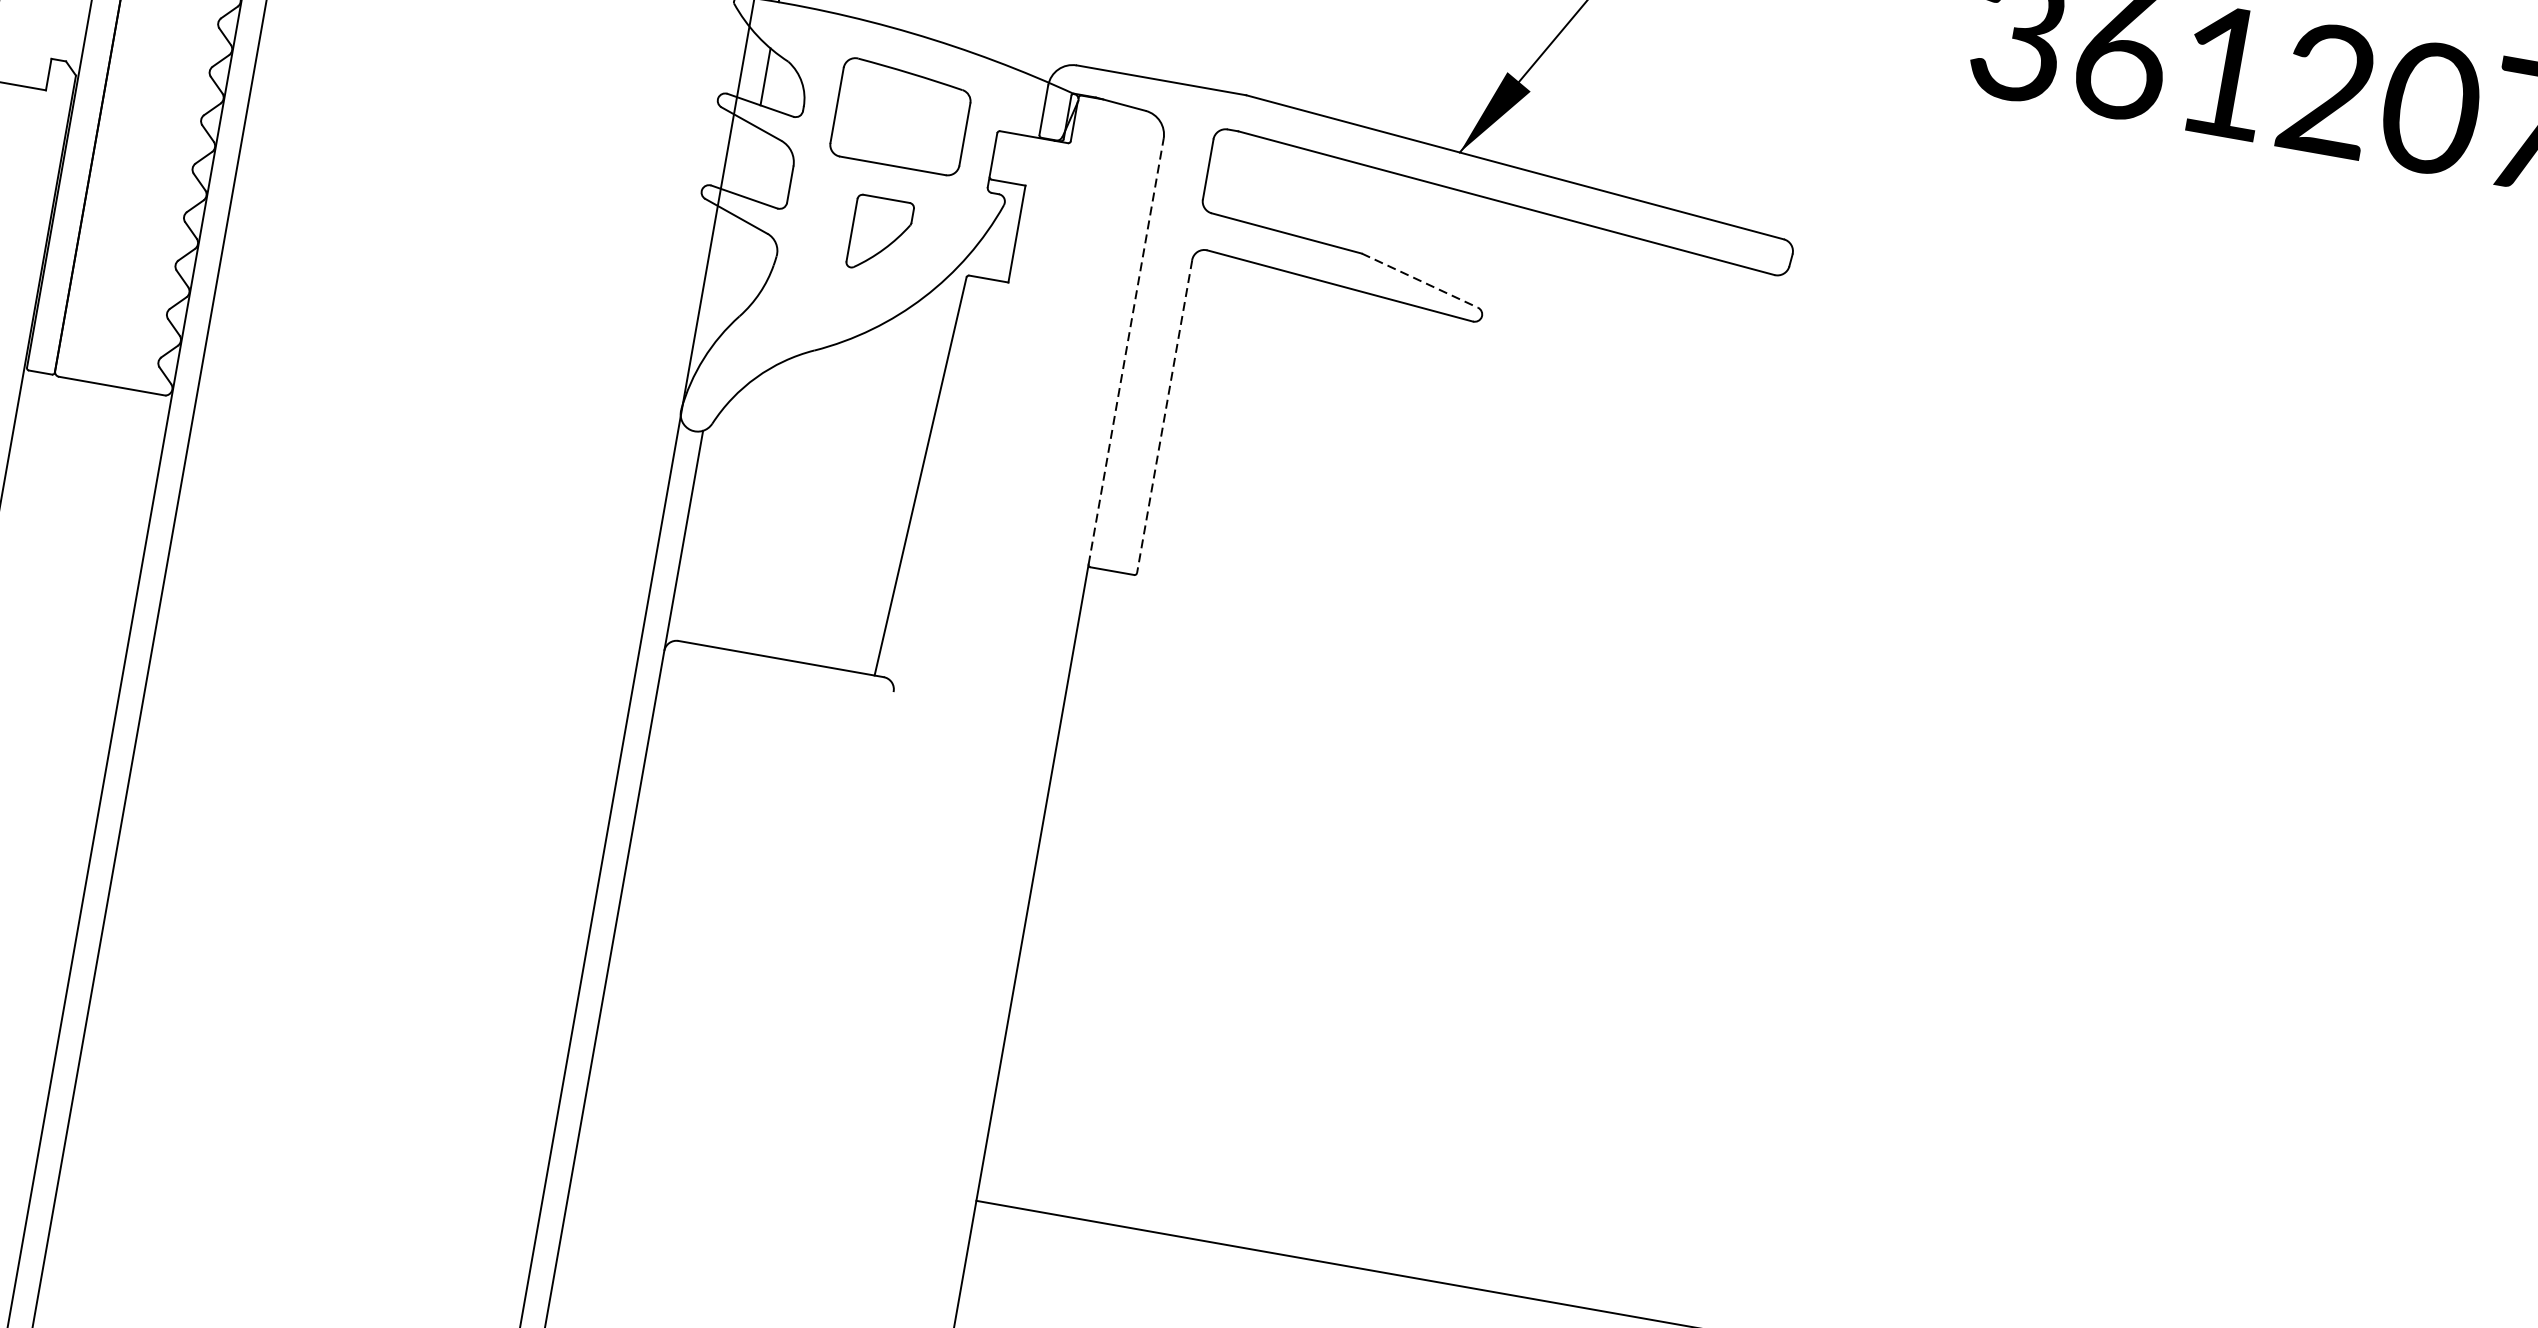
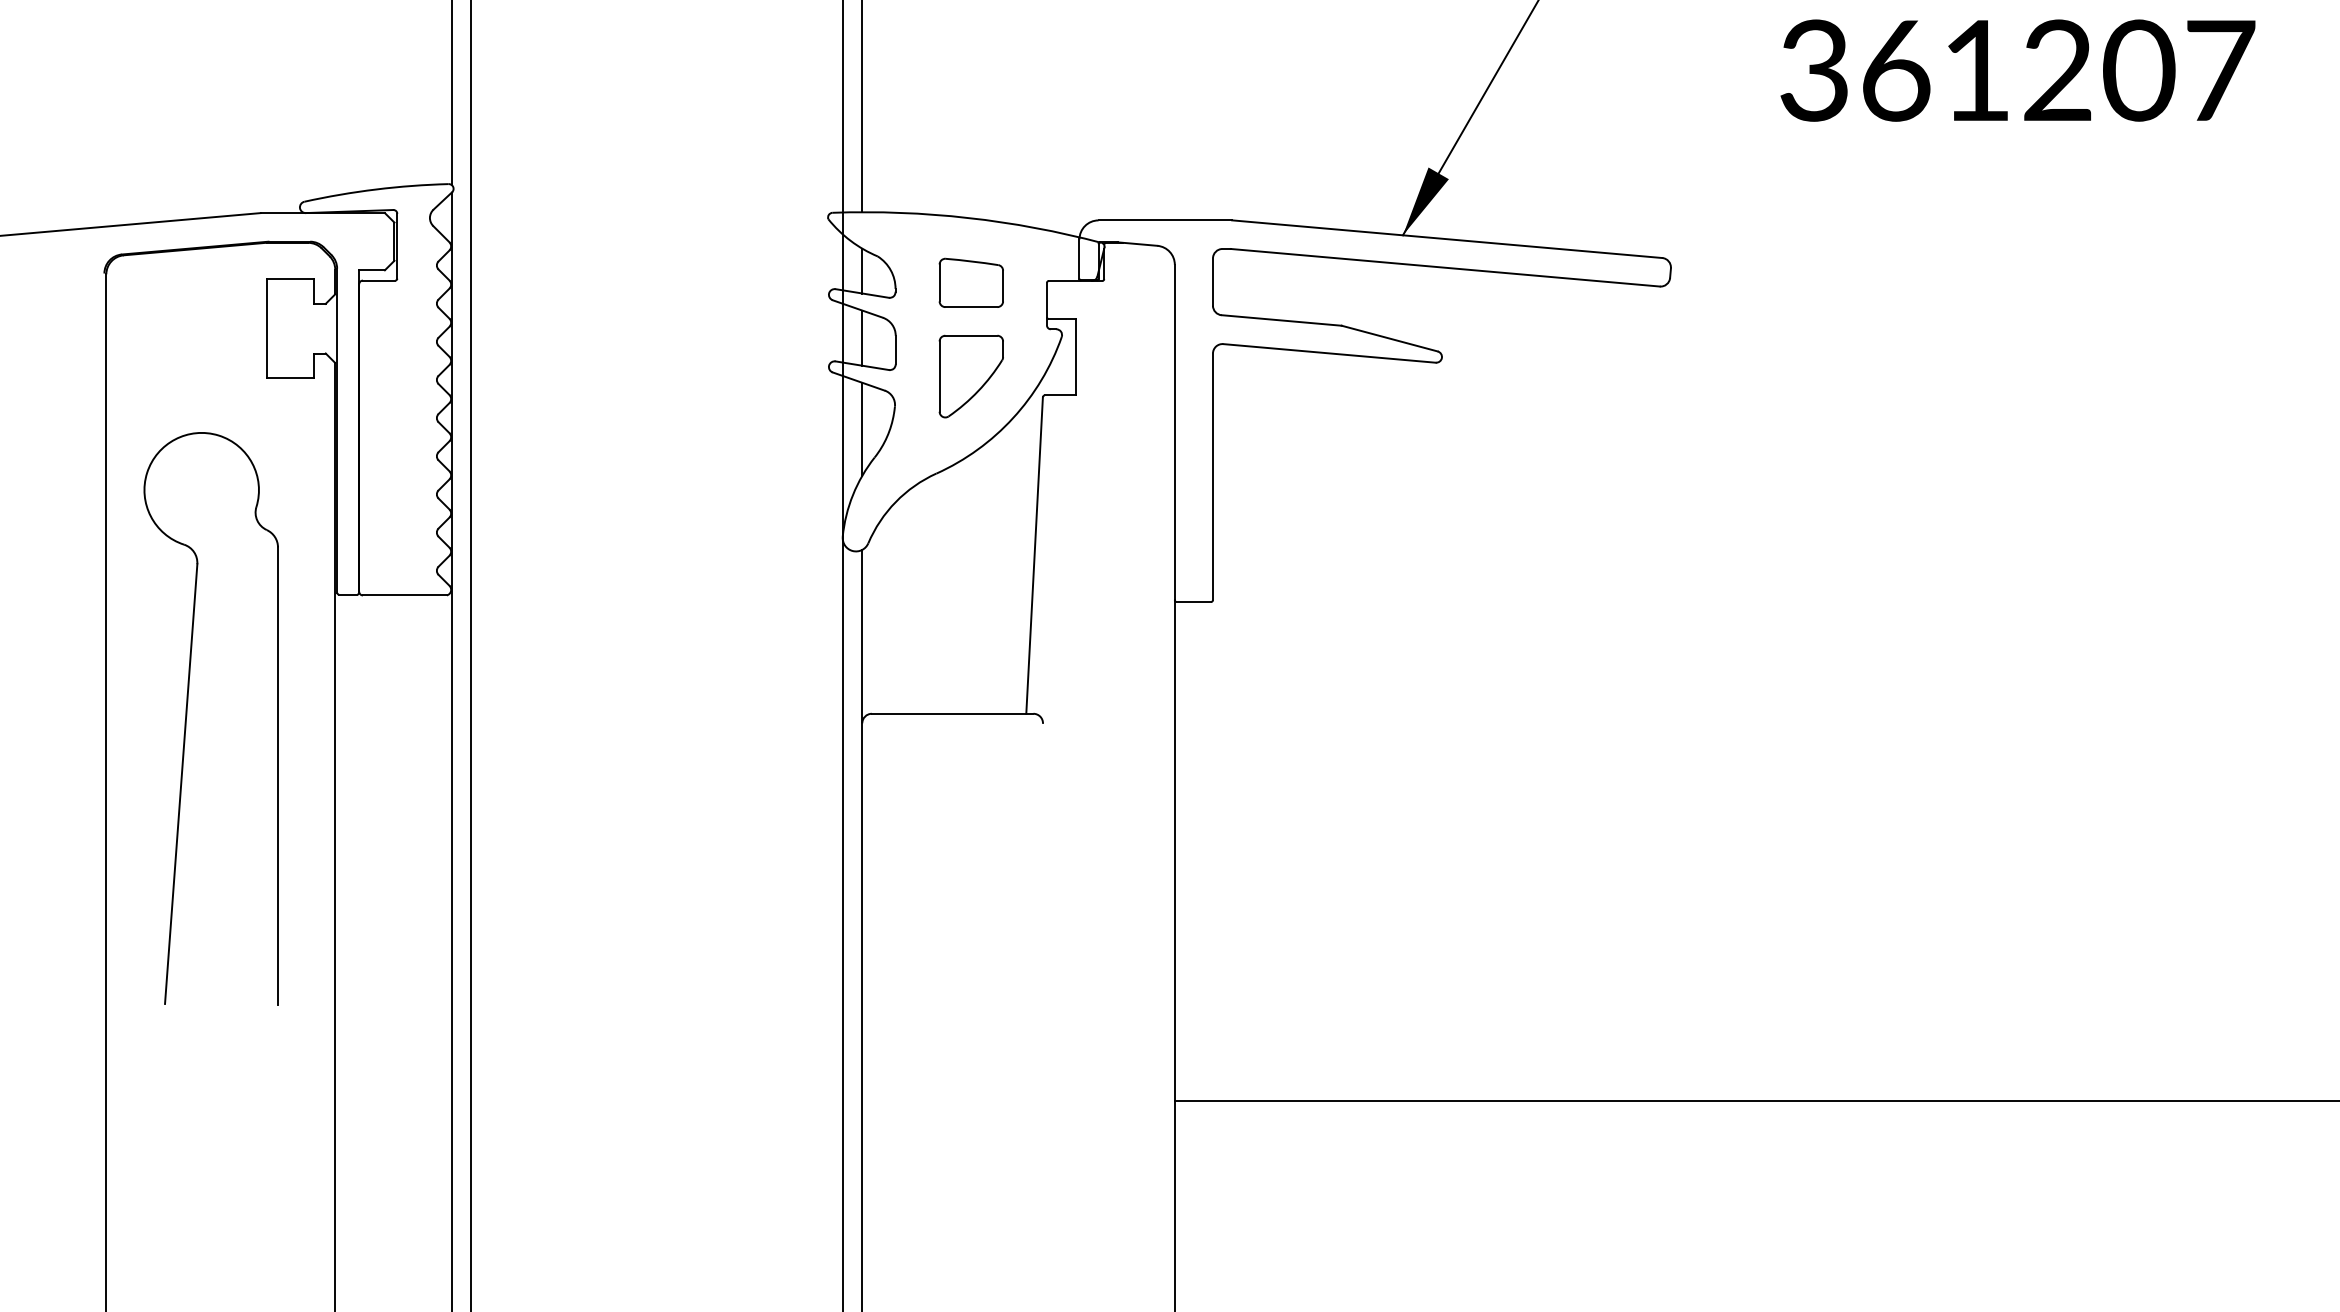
part: (900, 115) -> (970, 282), size x0.62
line: (750, 161) -> (862, 337), added
part: (879, 234) -> (970, 376), size x1.43
line: (730, 276) -> (862, 428), added
line: (1419, 280) -> (1389, 338), dashed -> solid
line: (1125, 351) -> (1174, 432), dashed -> solid
line: (1165, 417) -> (1213, 477), dashed -> solid

